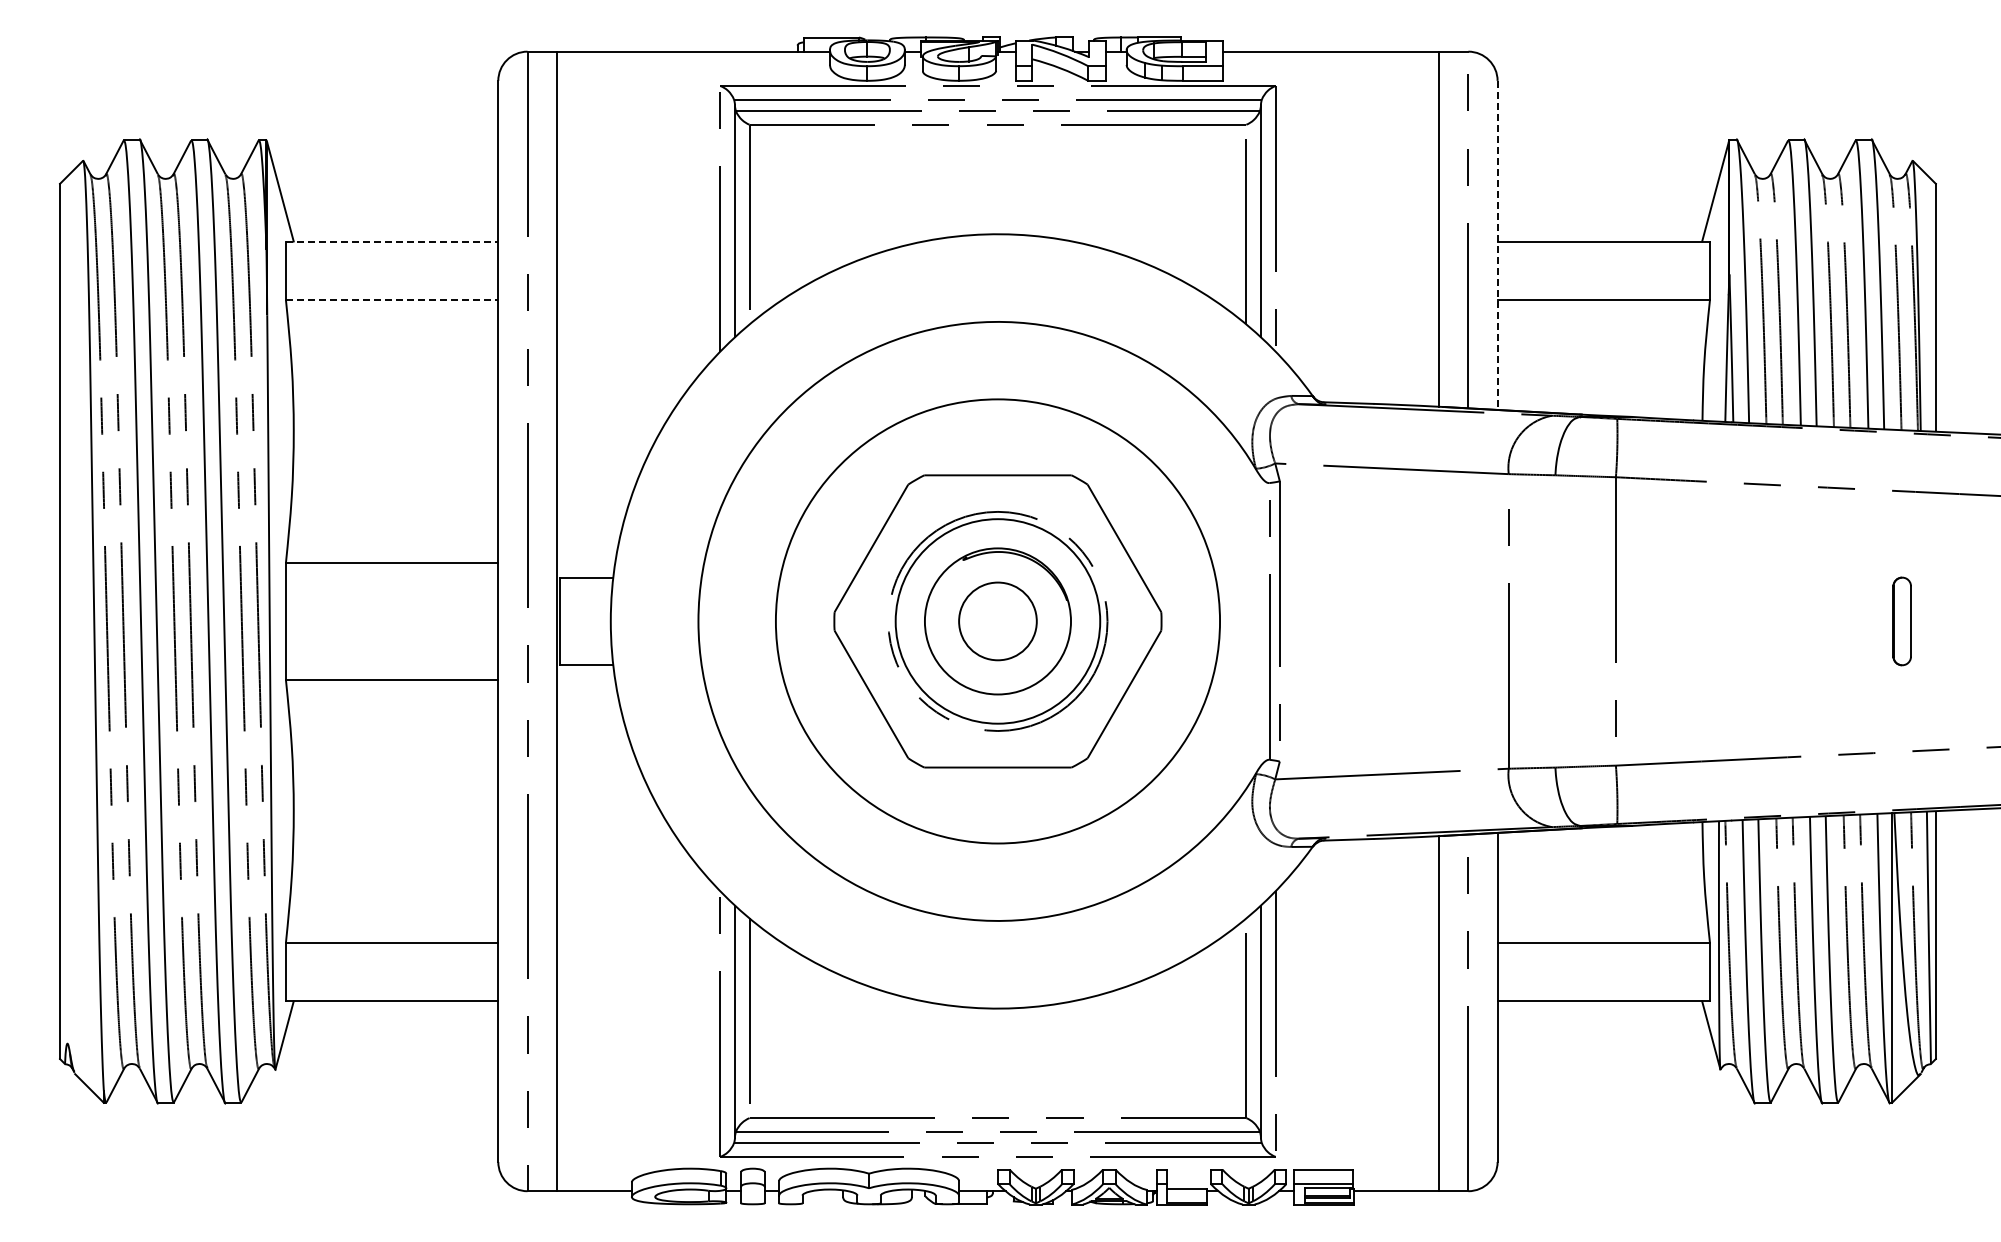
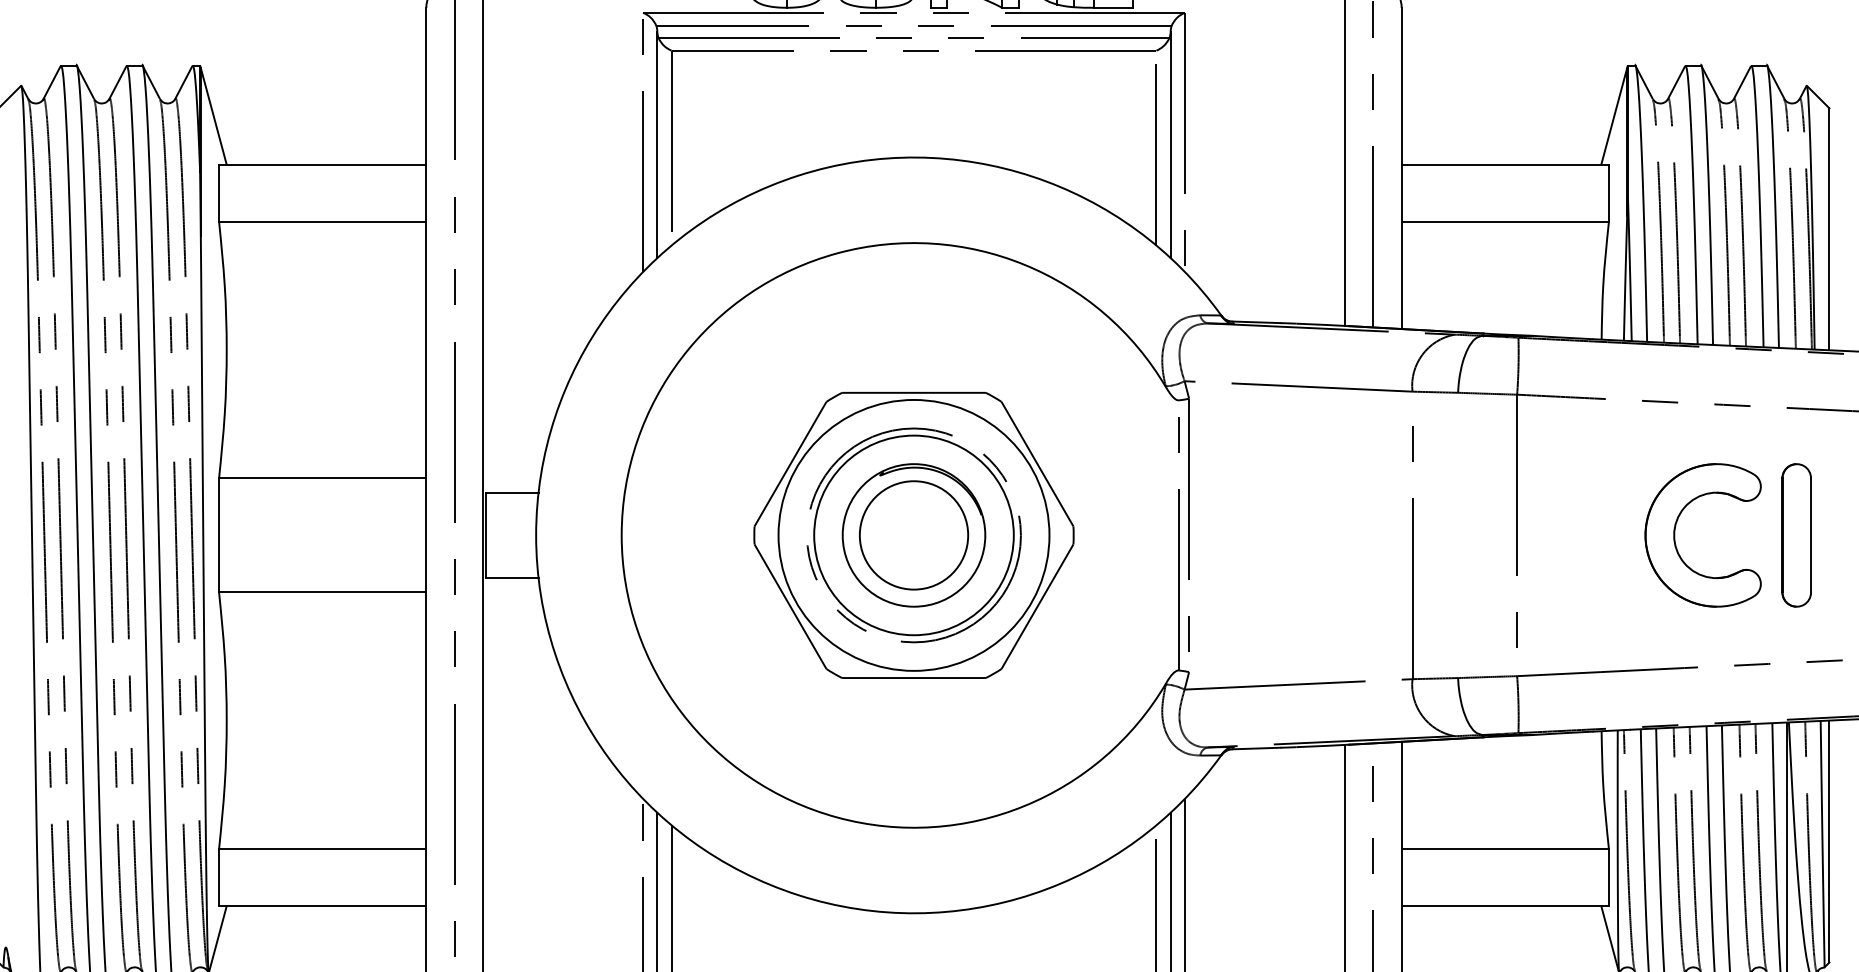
line: (392, 241) -> (323, 164), dashed -> solid
line: (1497, 245) -> (1401, 168), dashed -> solid
line: (392, 300) -> (323, 222), dashed -> solid
part: (1778, 615) -> (1675, 529), added
circle: (997, 620) -> (913, 534), size x1.43
circle: (997, 621) -> (913, 535), size x0.62
part: (1901, 621) -> (1795, 535), size x1.67

